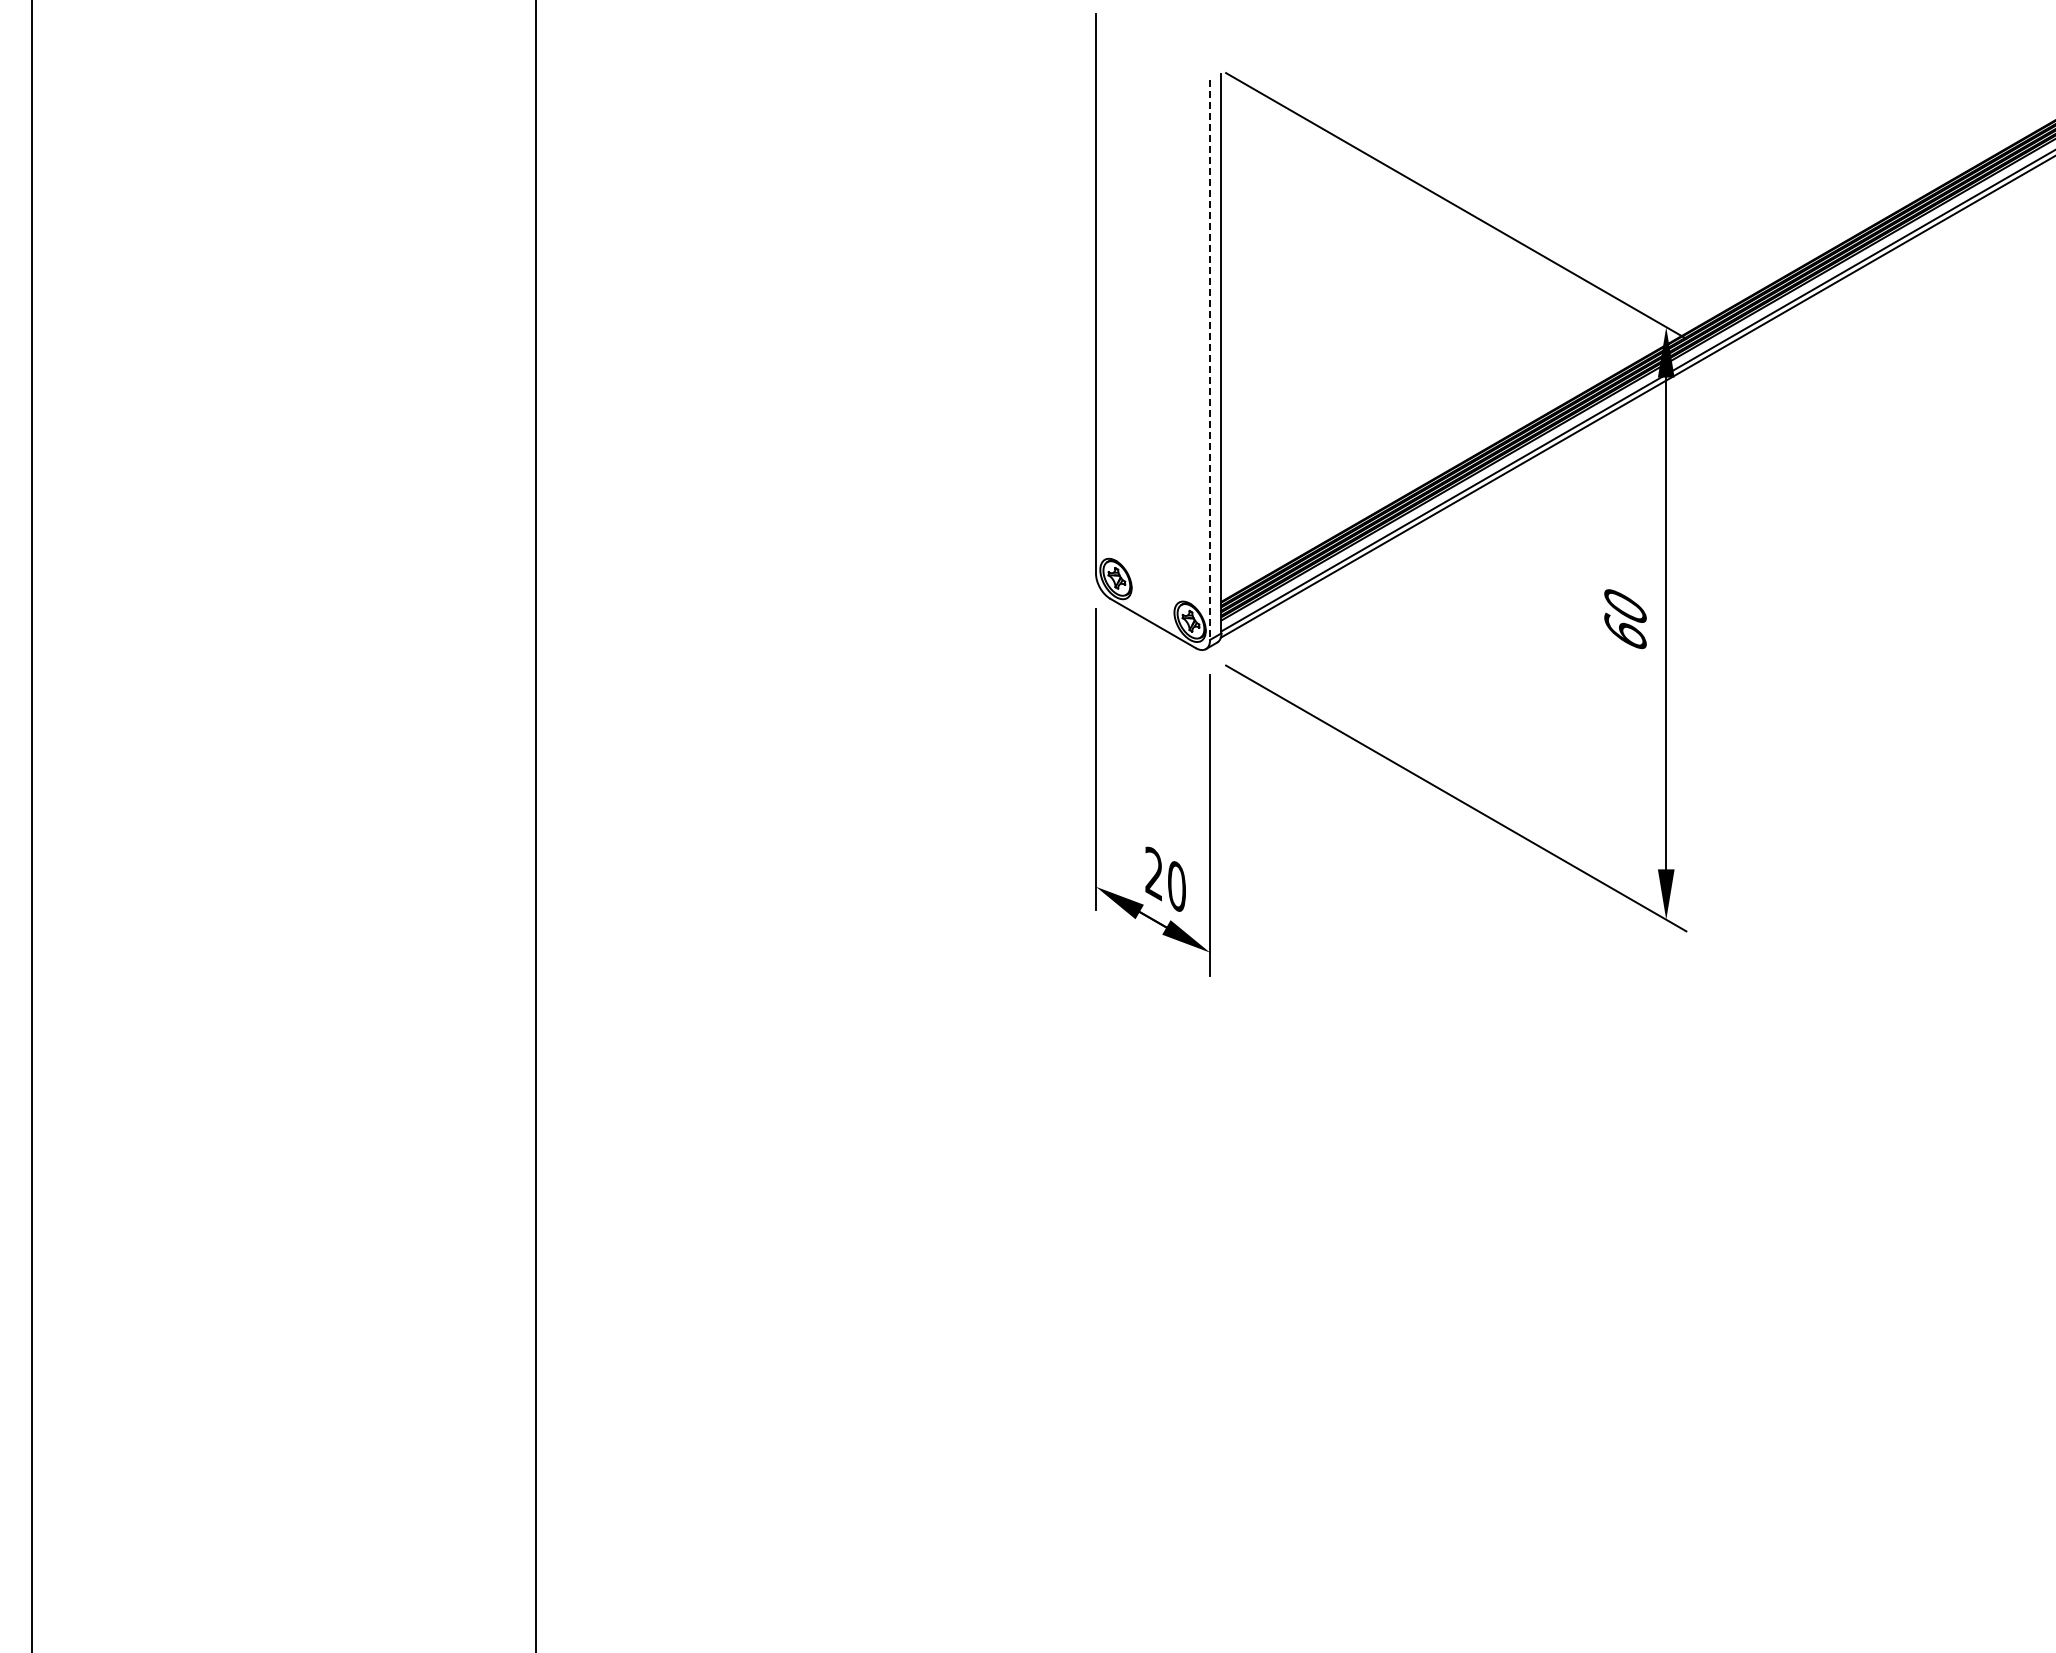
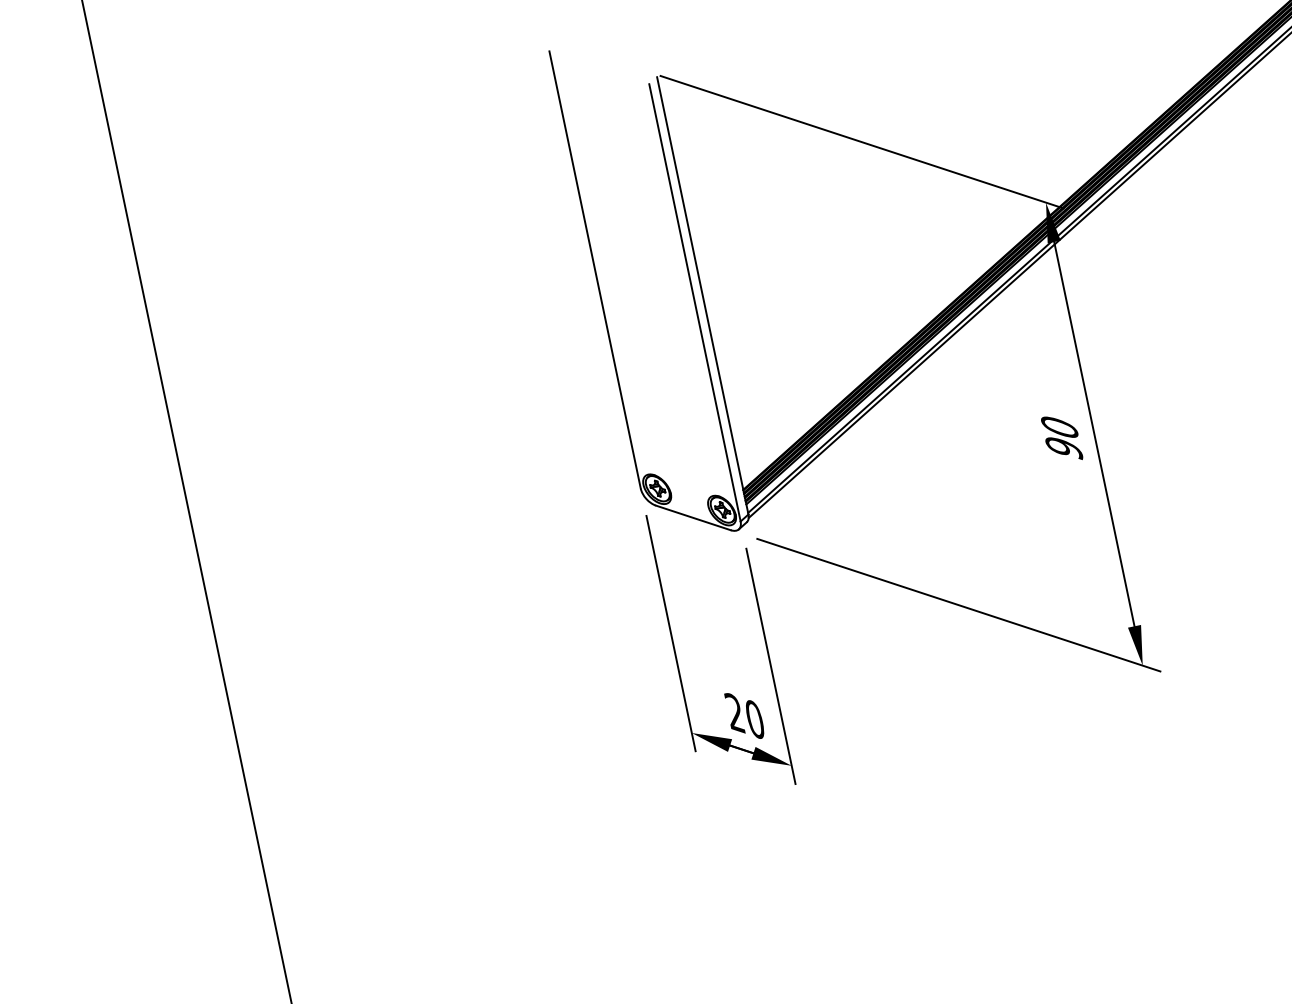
line: (1210, 360) -> (695, 303), dashed -> solid
text: (1625, 632) -> (1064, 447), 60 -> 90

